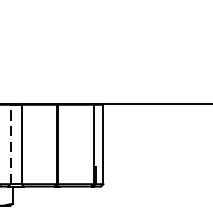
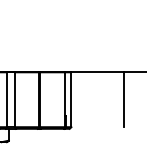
line: (11, 144) -> (7, 99), dashed -> solid
line: (180, 144) -> (124, 99), added

